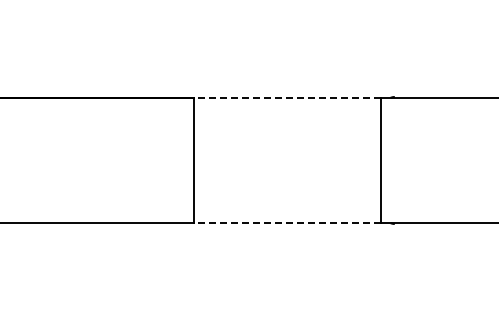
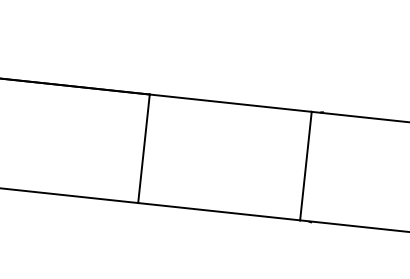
line: (287, 97) -> (230, 102), dashed -> solid
line: (287, 223) -> (219, 212), dashed -> solid

